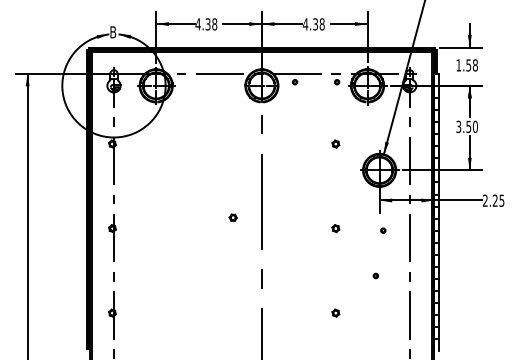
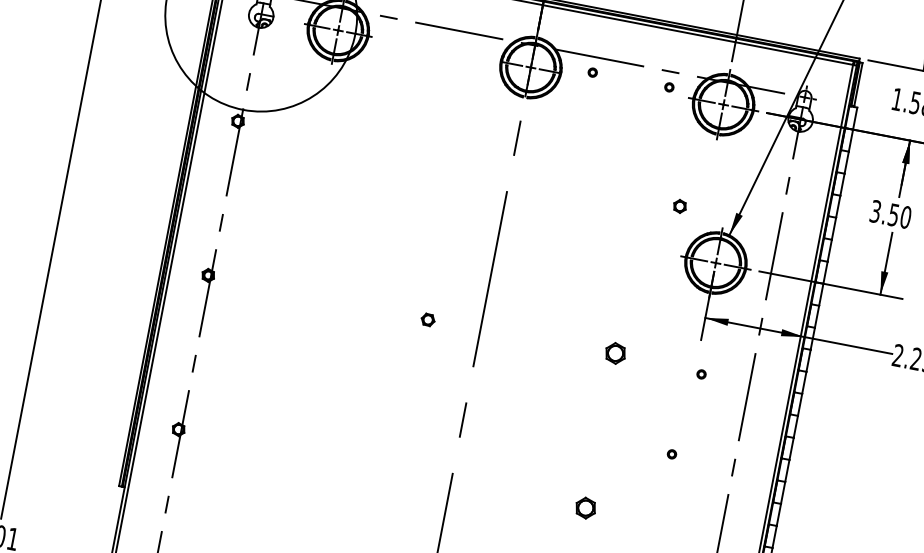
part: (335, 143) -> (679, 205), moved
part: (232, 217) -> (426, 319), moved
part: (335, 228) -> (615, 353), size x1.6
part: (335, 312) -> (585, 506), size x1.6

